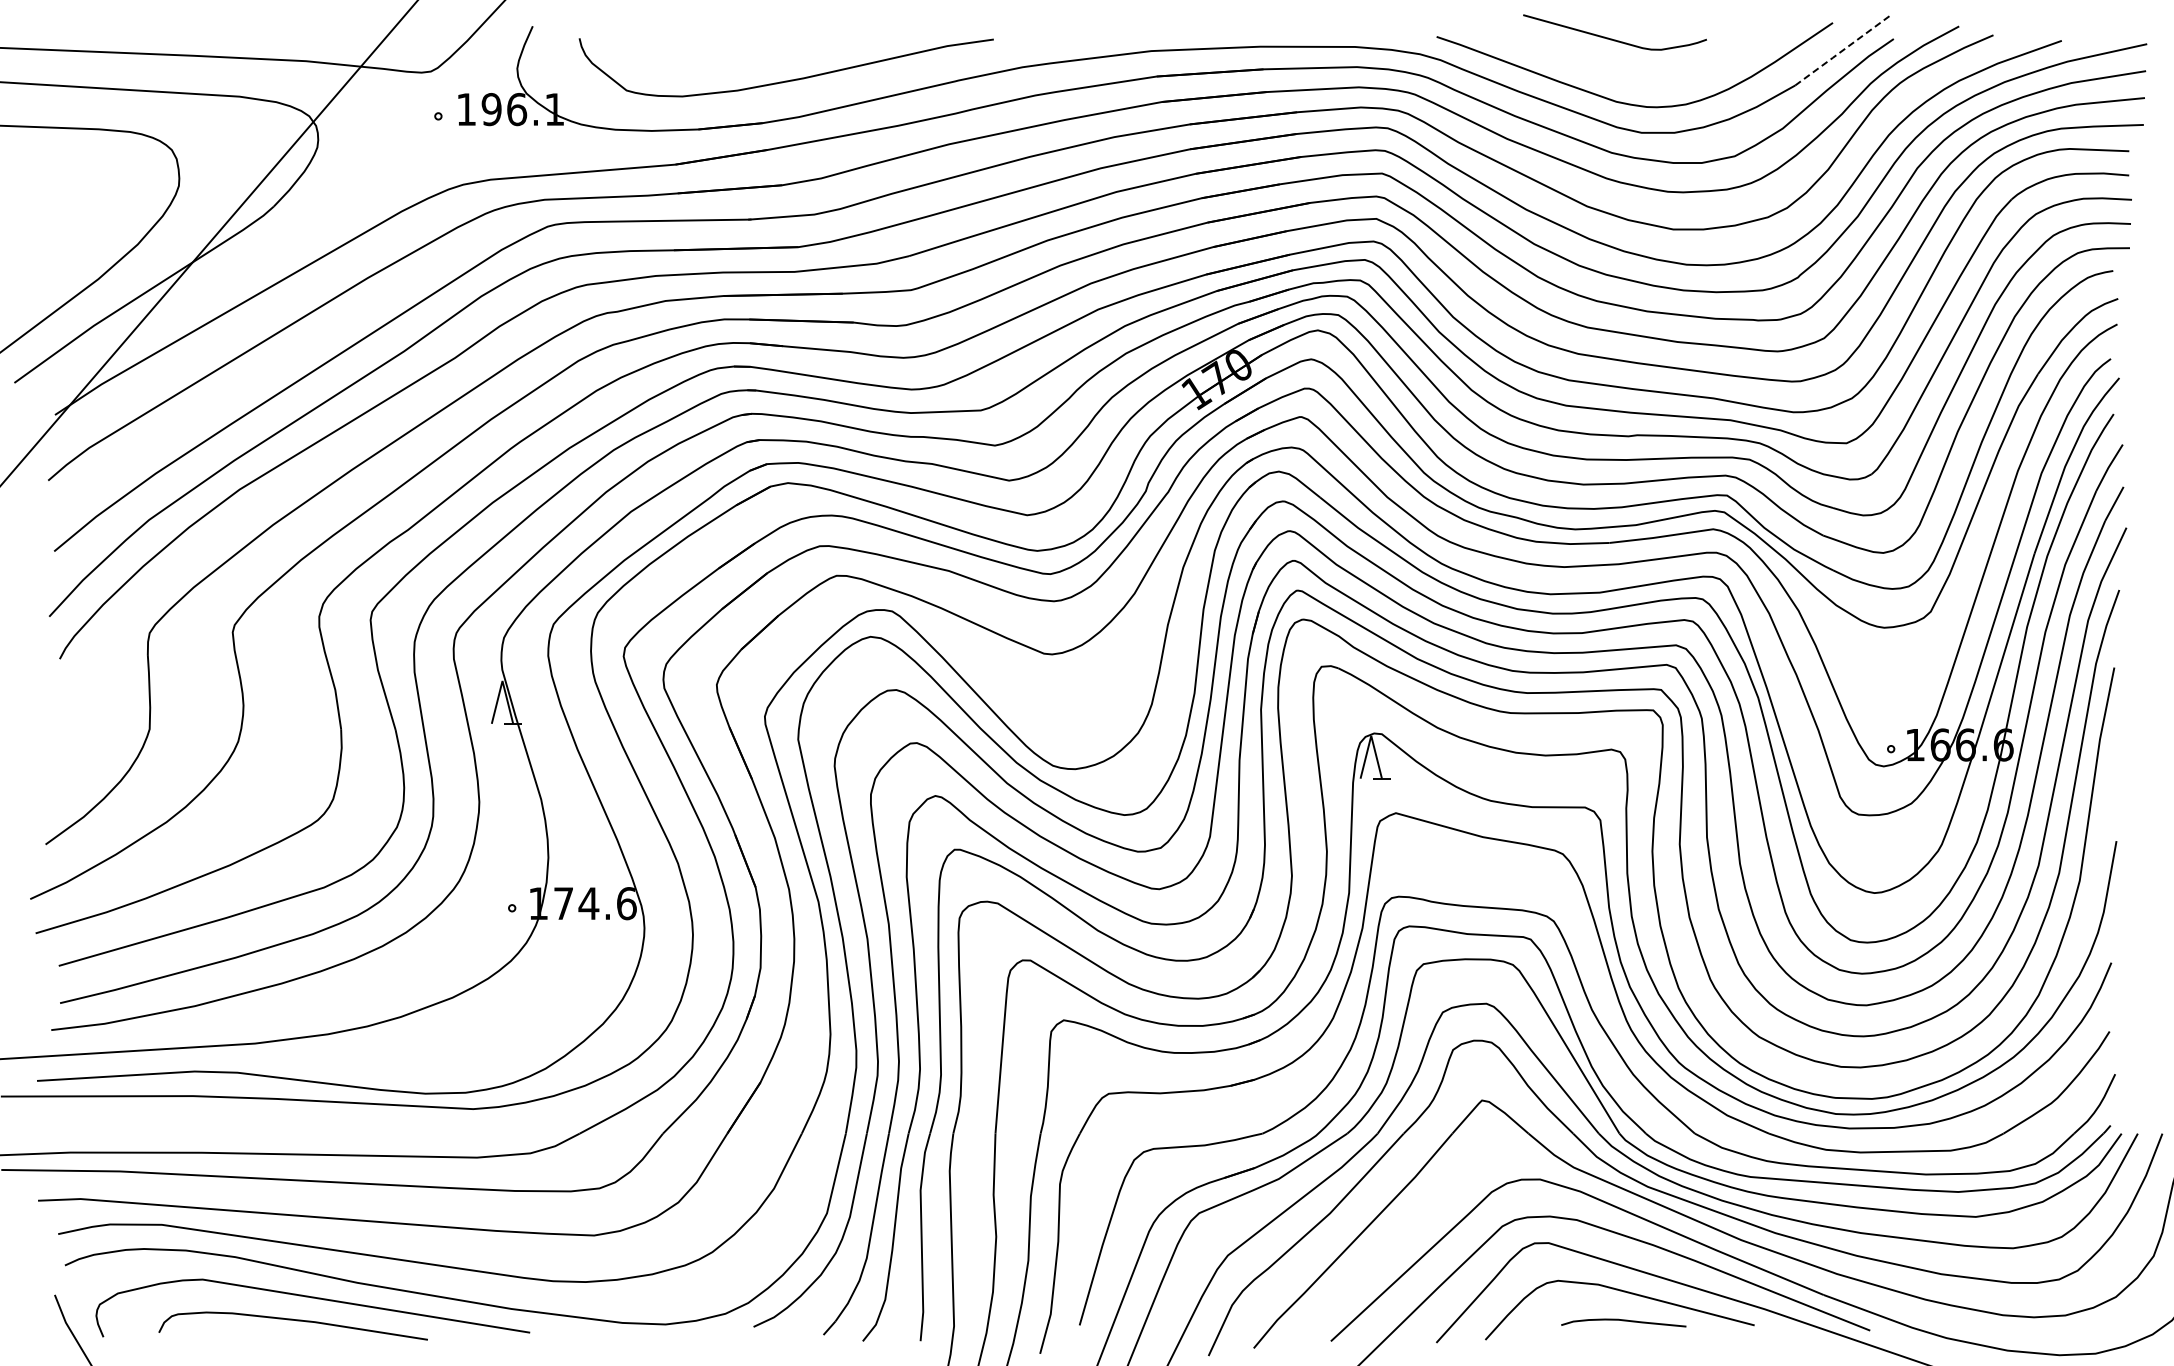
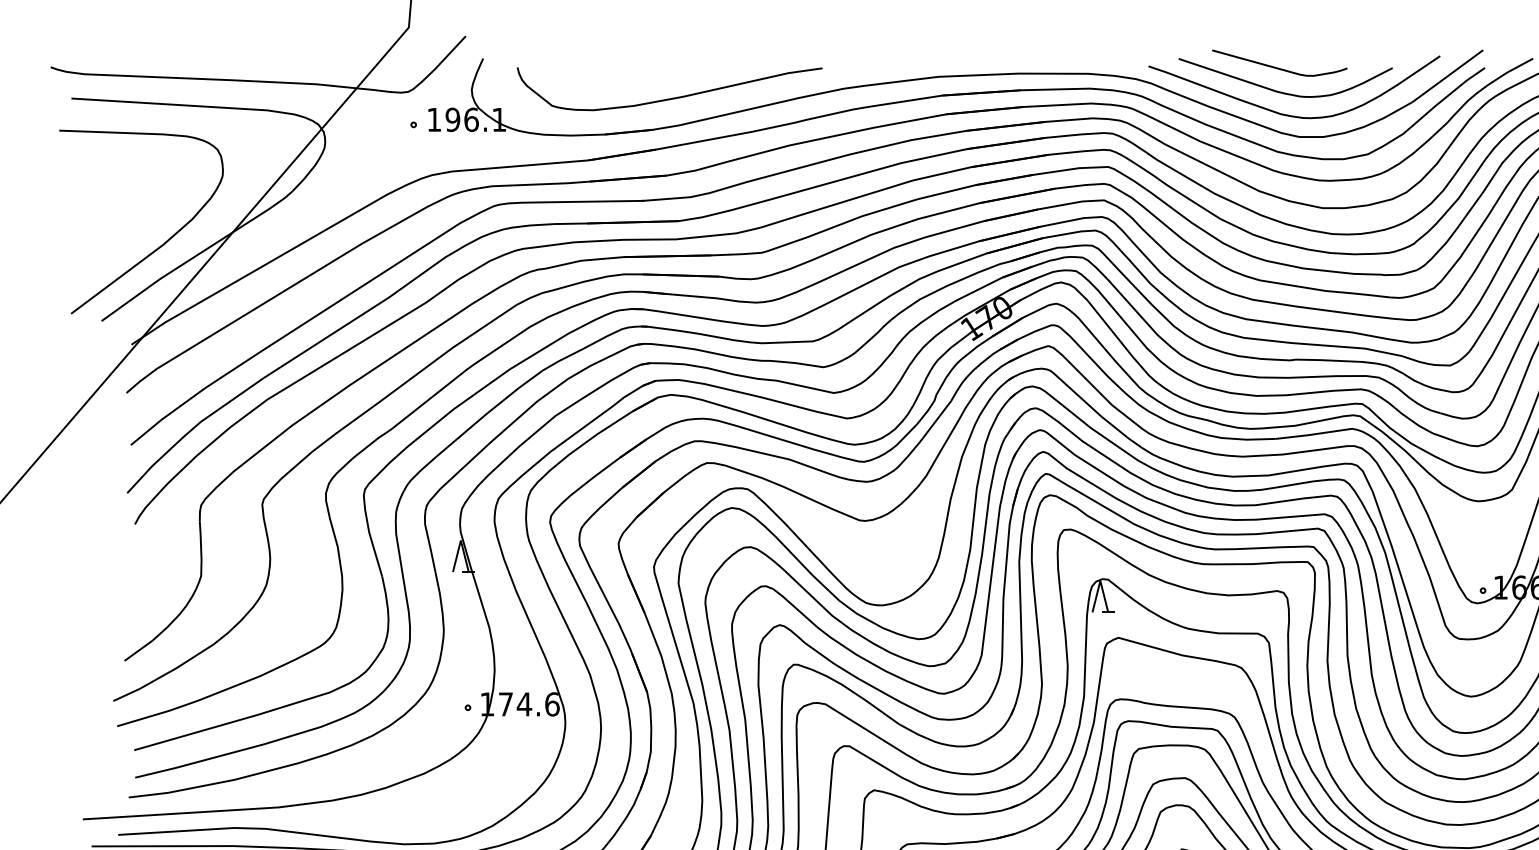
line: (1843, 50) -> (1447, 76), dashed -> solid
curve: (1617, 71) -> (1281, 91), added

